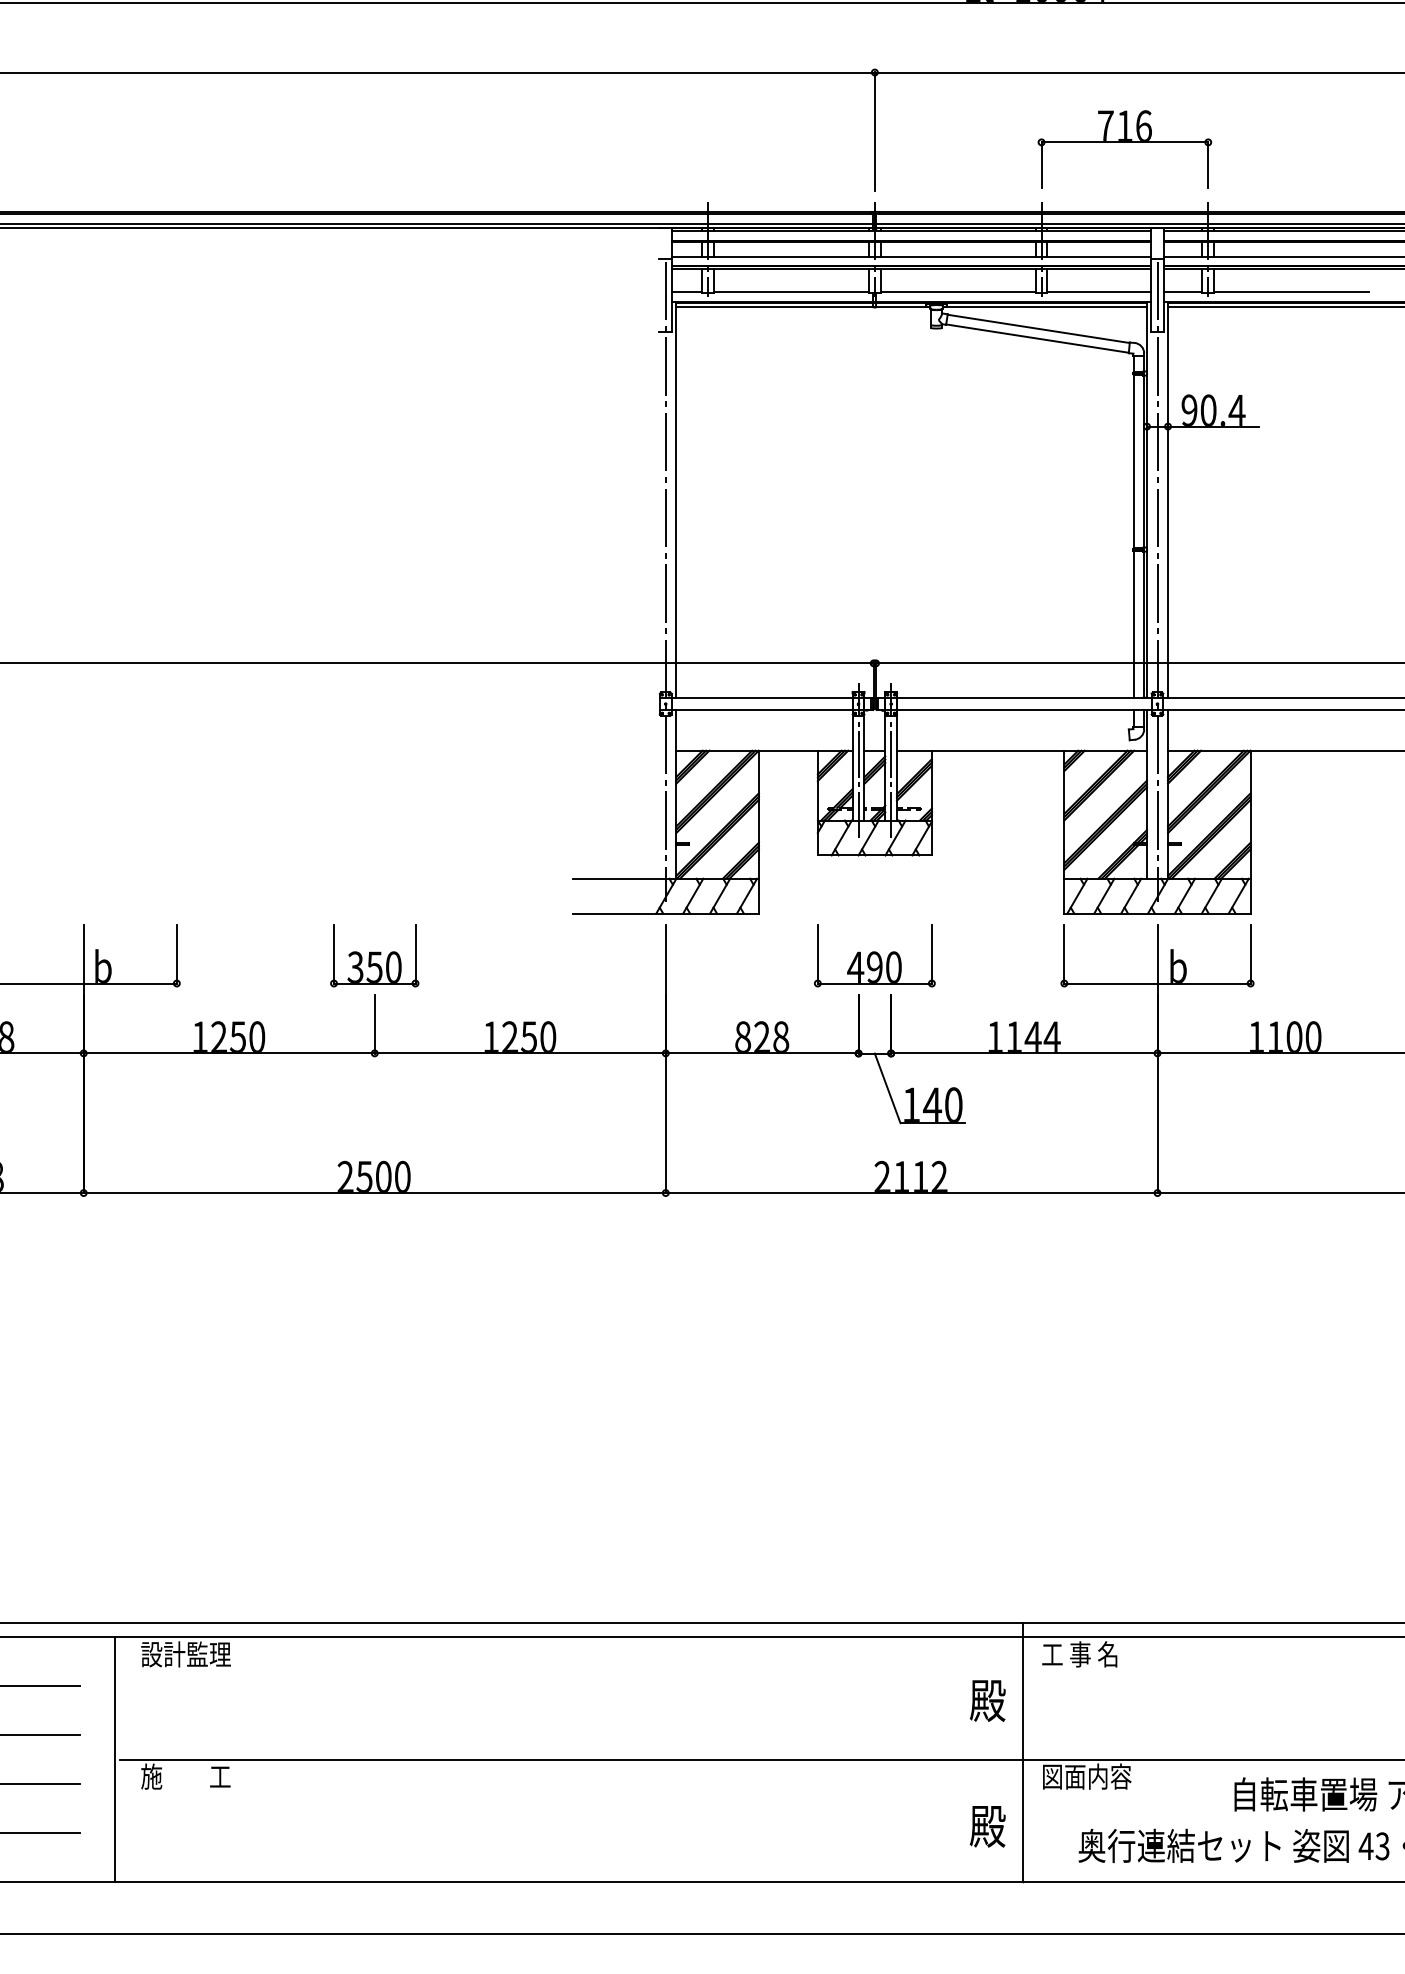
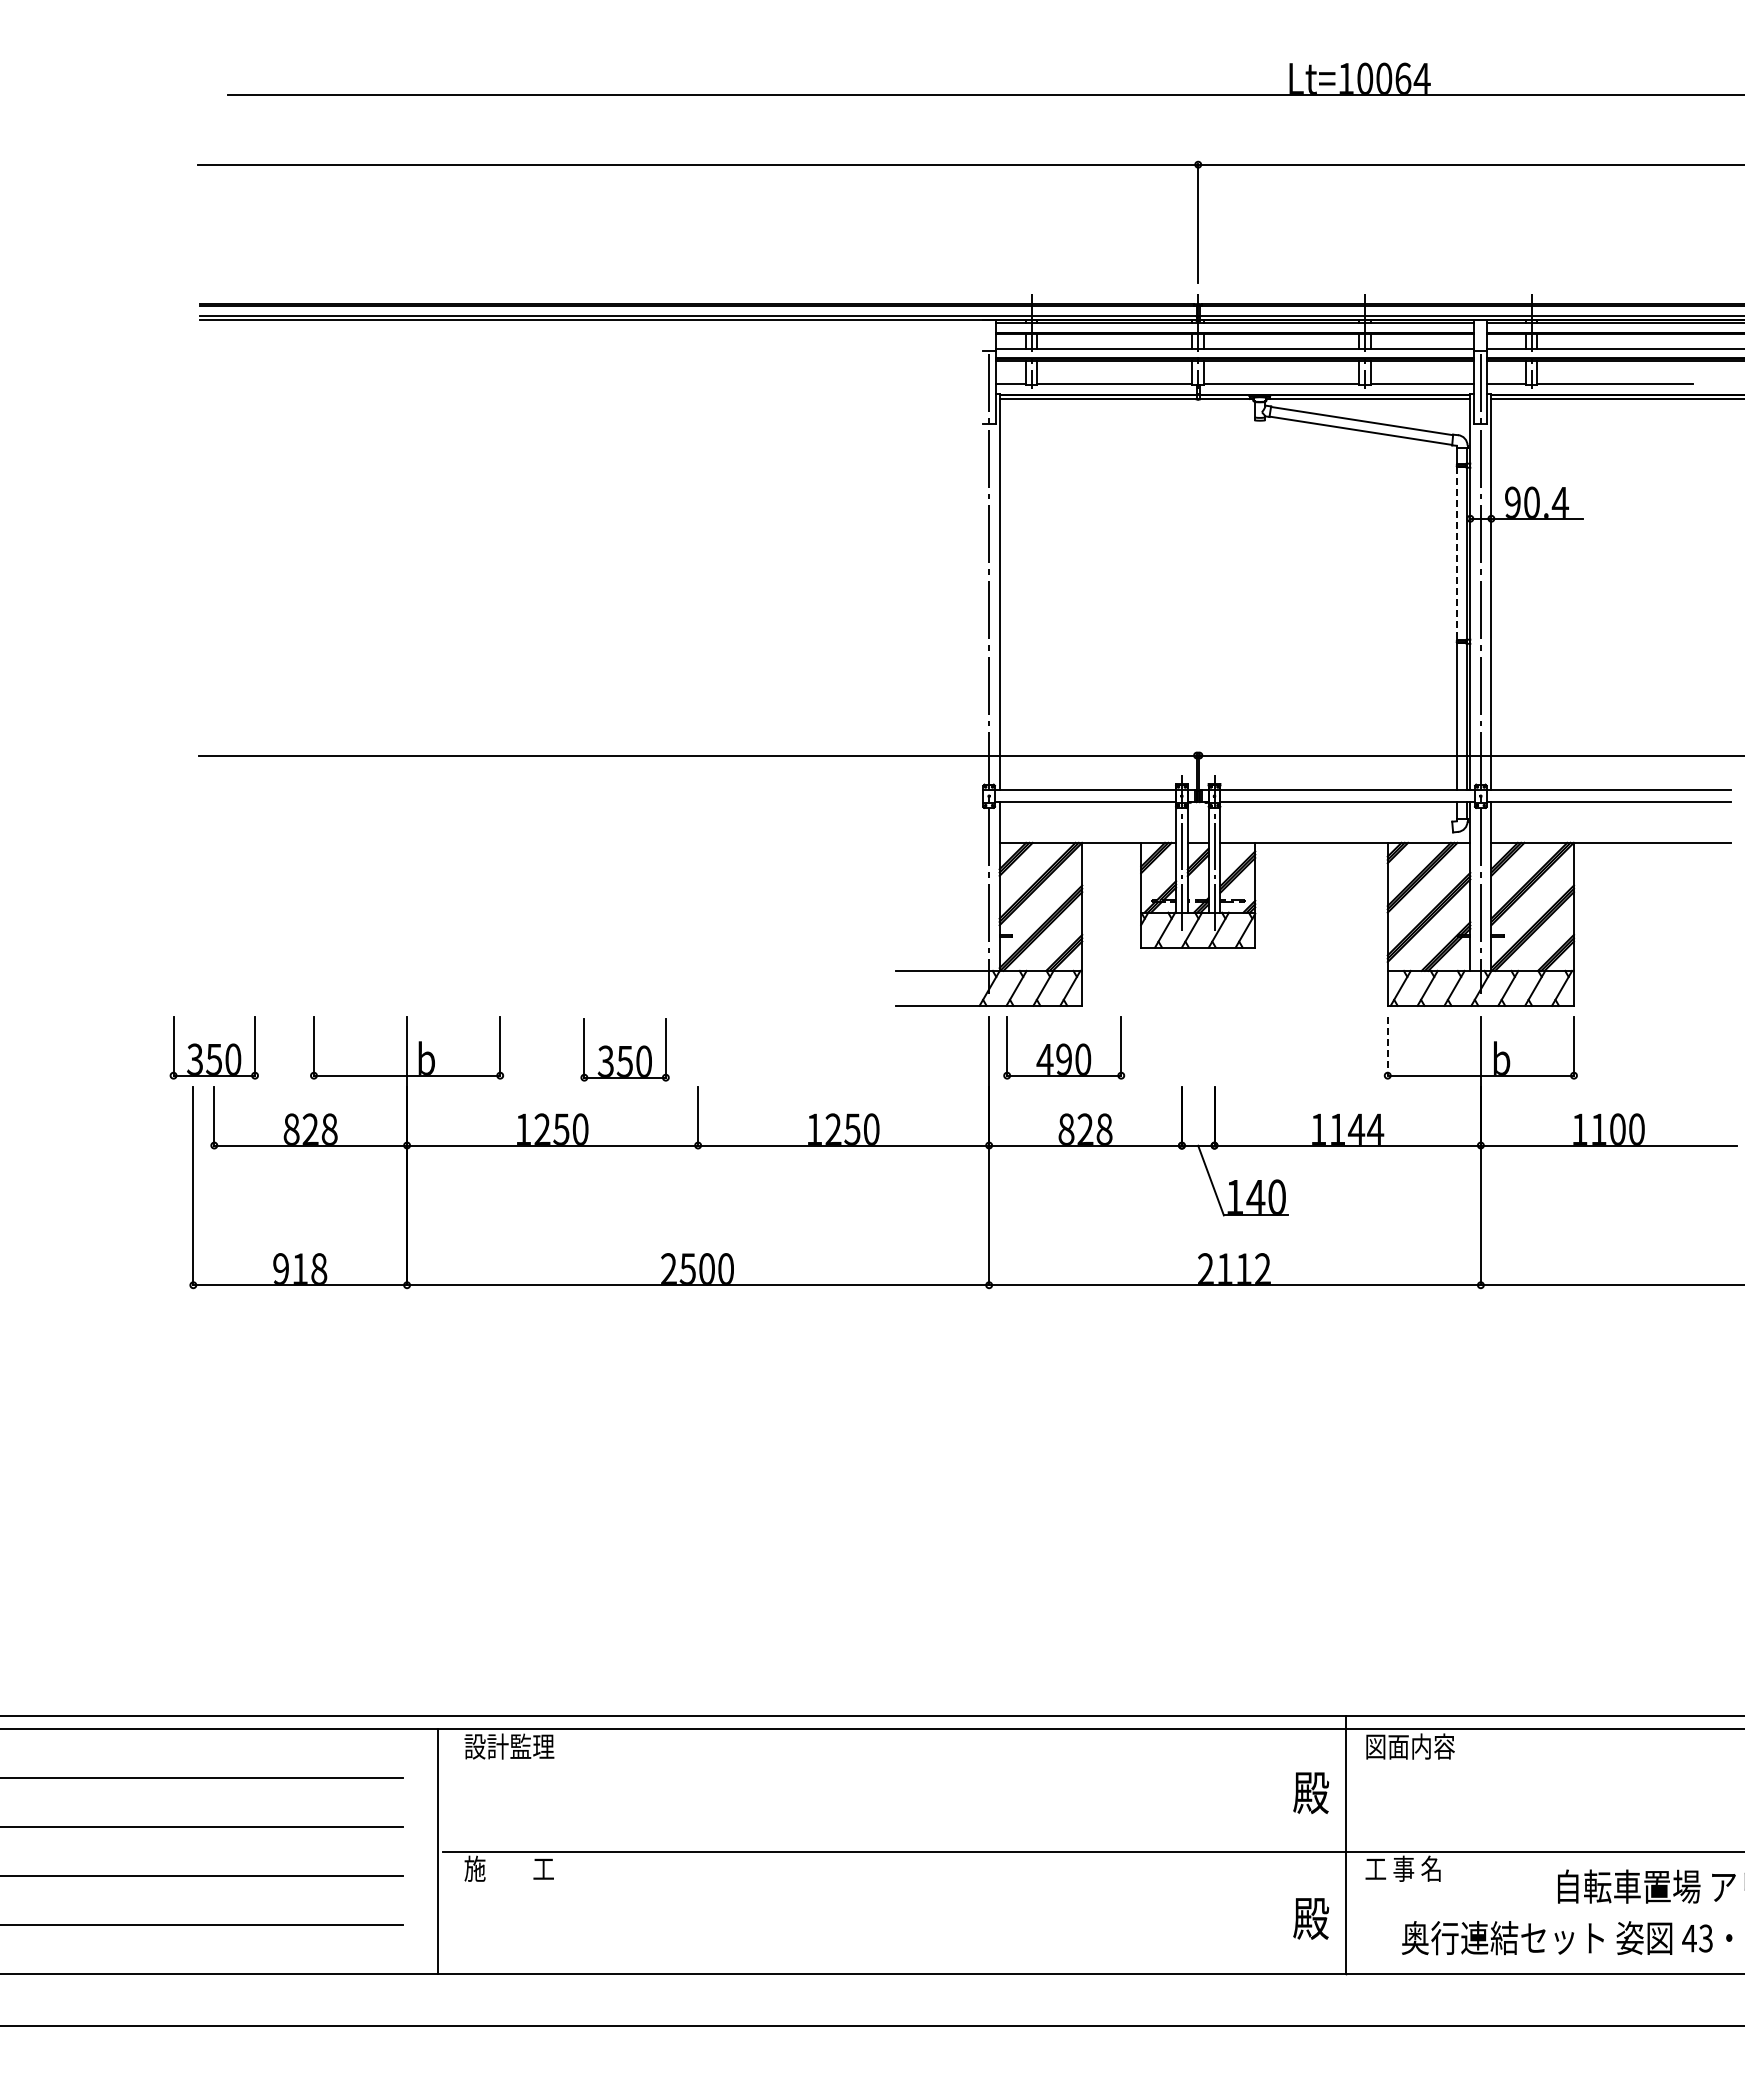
part: (1125, 149) -> (1448, 241), removed
line: (1134, 461) -> (1457, 553), solid -> dashed
part: (374, 955) -> (624, 1049), moved
part: (875, 955) -> (1064, 1047), moved
line: (1064, 955) -> (1387, 1047), solid -> dashed
text: (1086, 1654) -> (1409, 1746), 工 事 名 -> 図面内容
text: (1086, 1776) -> (1409, 1868), 図面内容 -> 工 事 名

